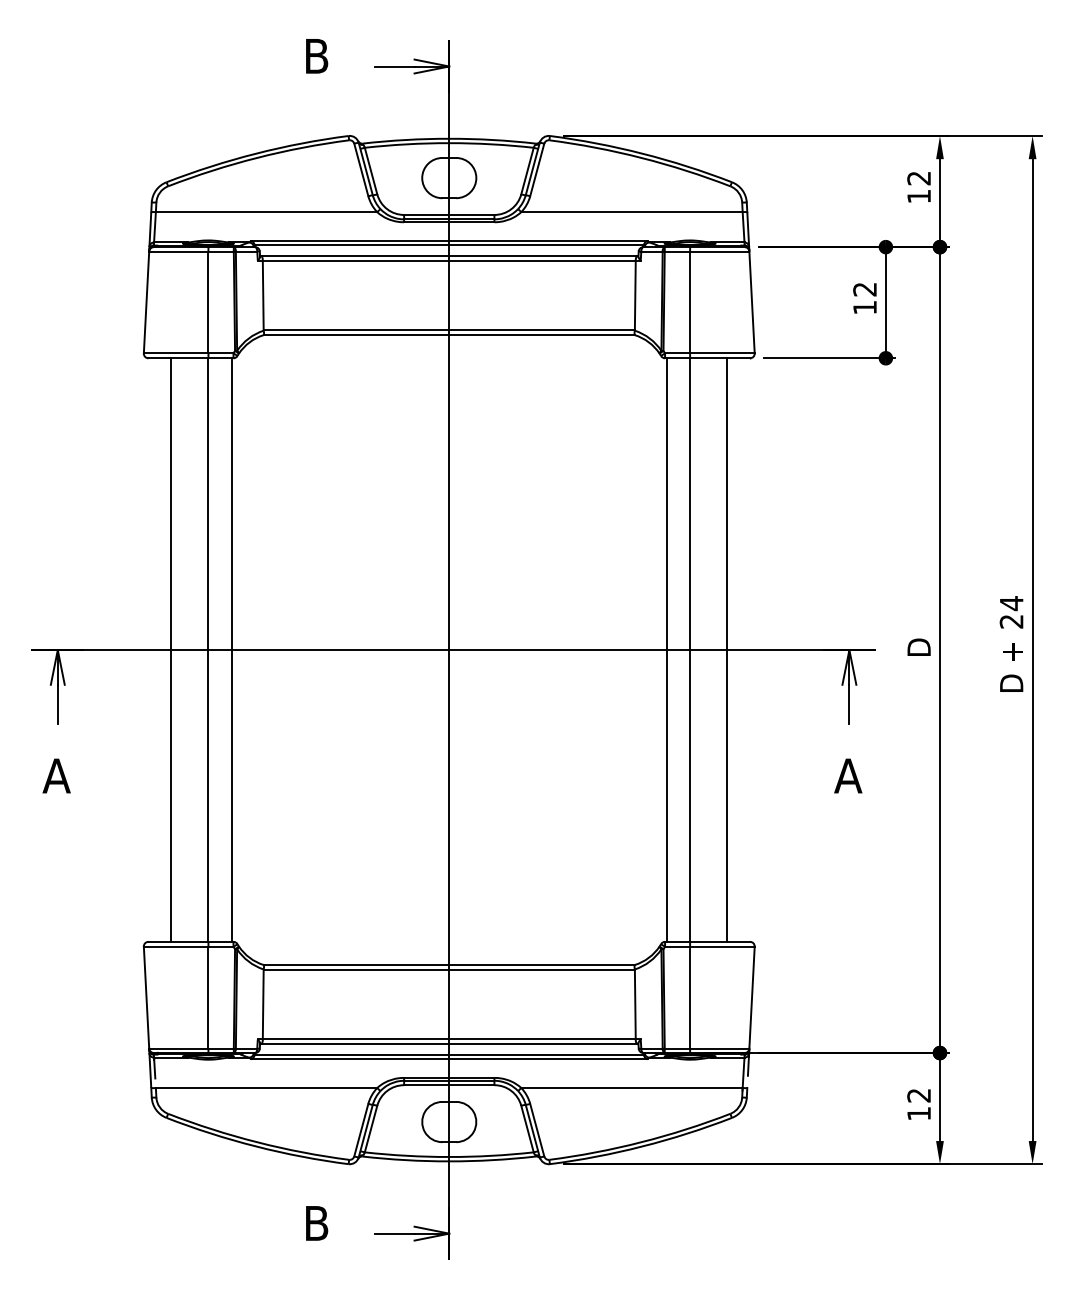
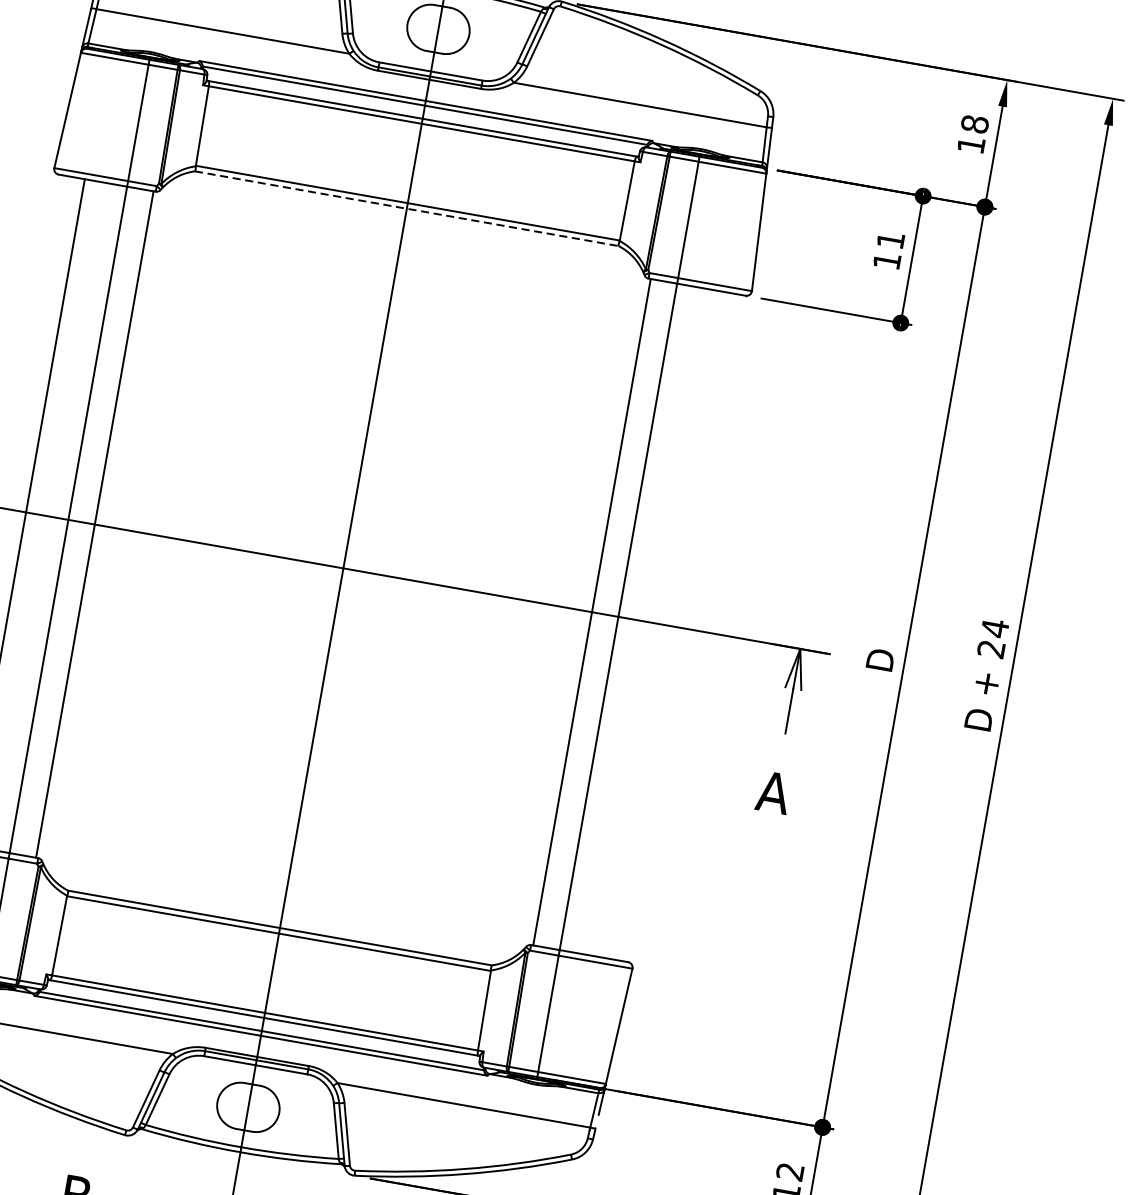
text: (919, 178) -> (975, 124), 12 -> 18
text: (864, 289) -> (890, 240), 12 -> 11
line: (449, 335) -> (407, 209), solid -> dashed
line: (727, 649) -> (661, 623), removed

